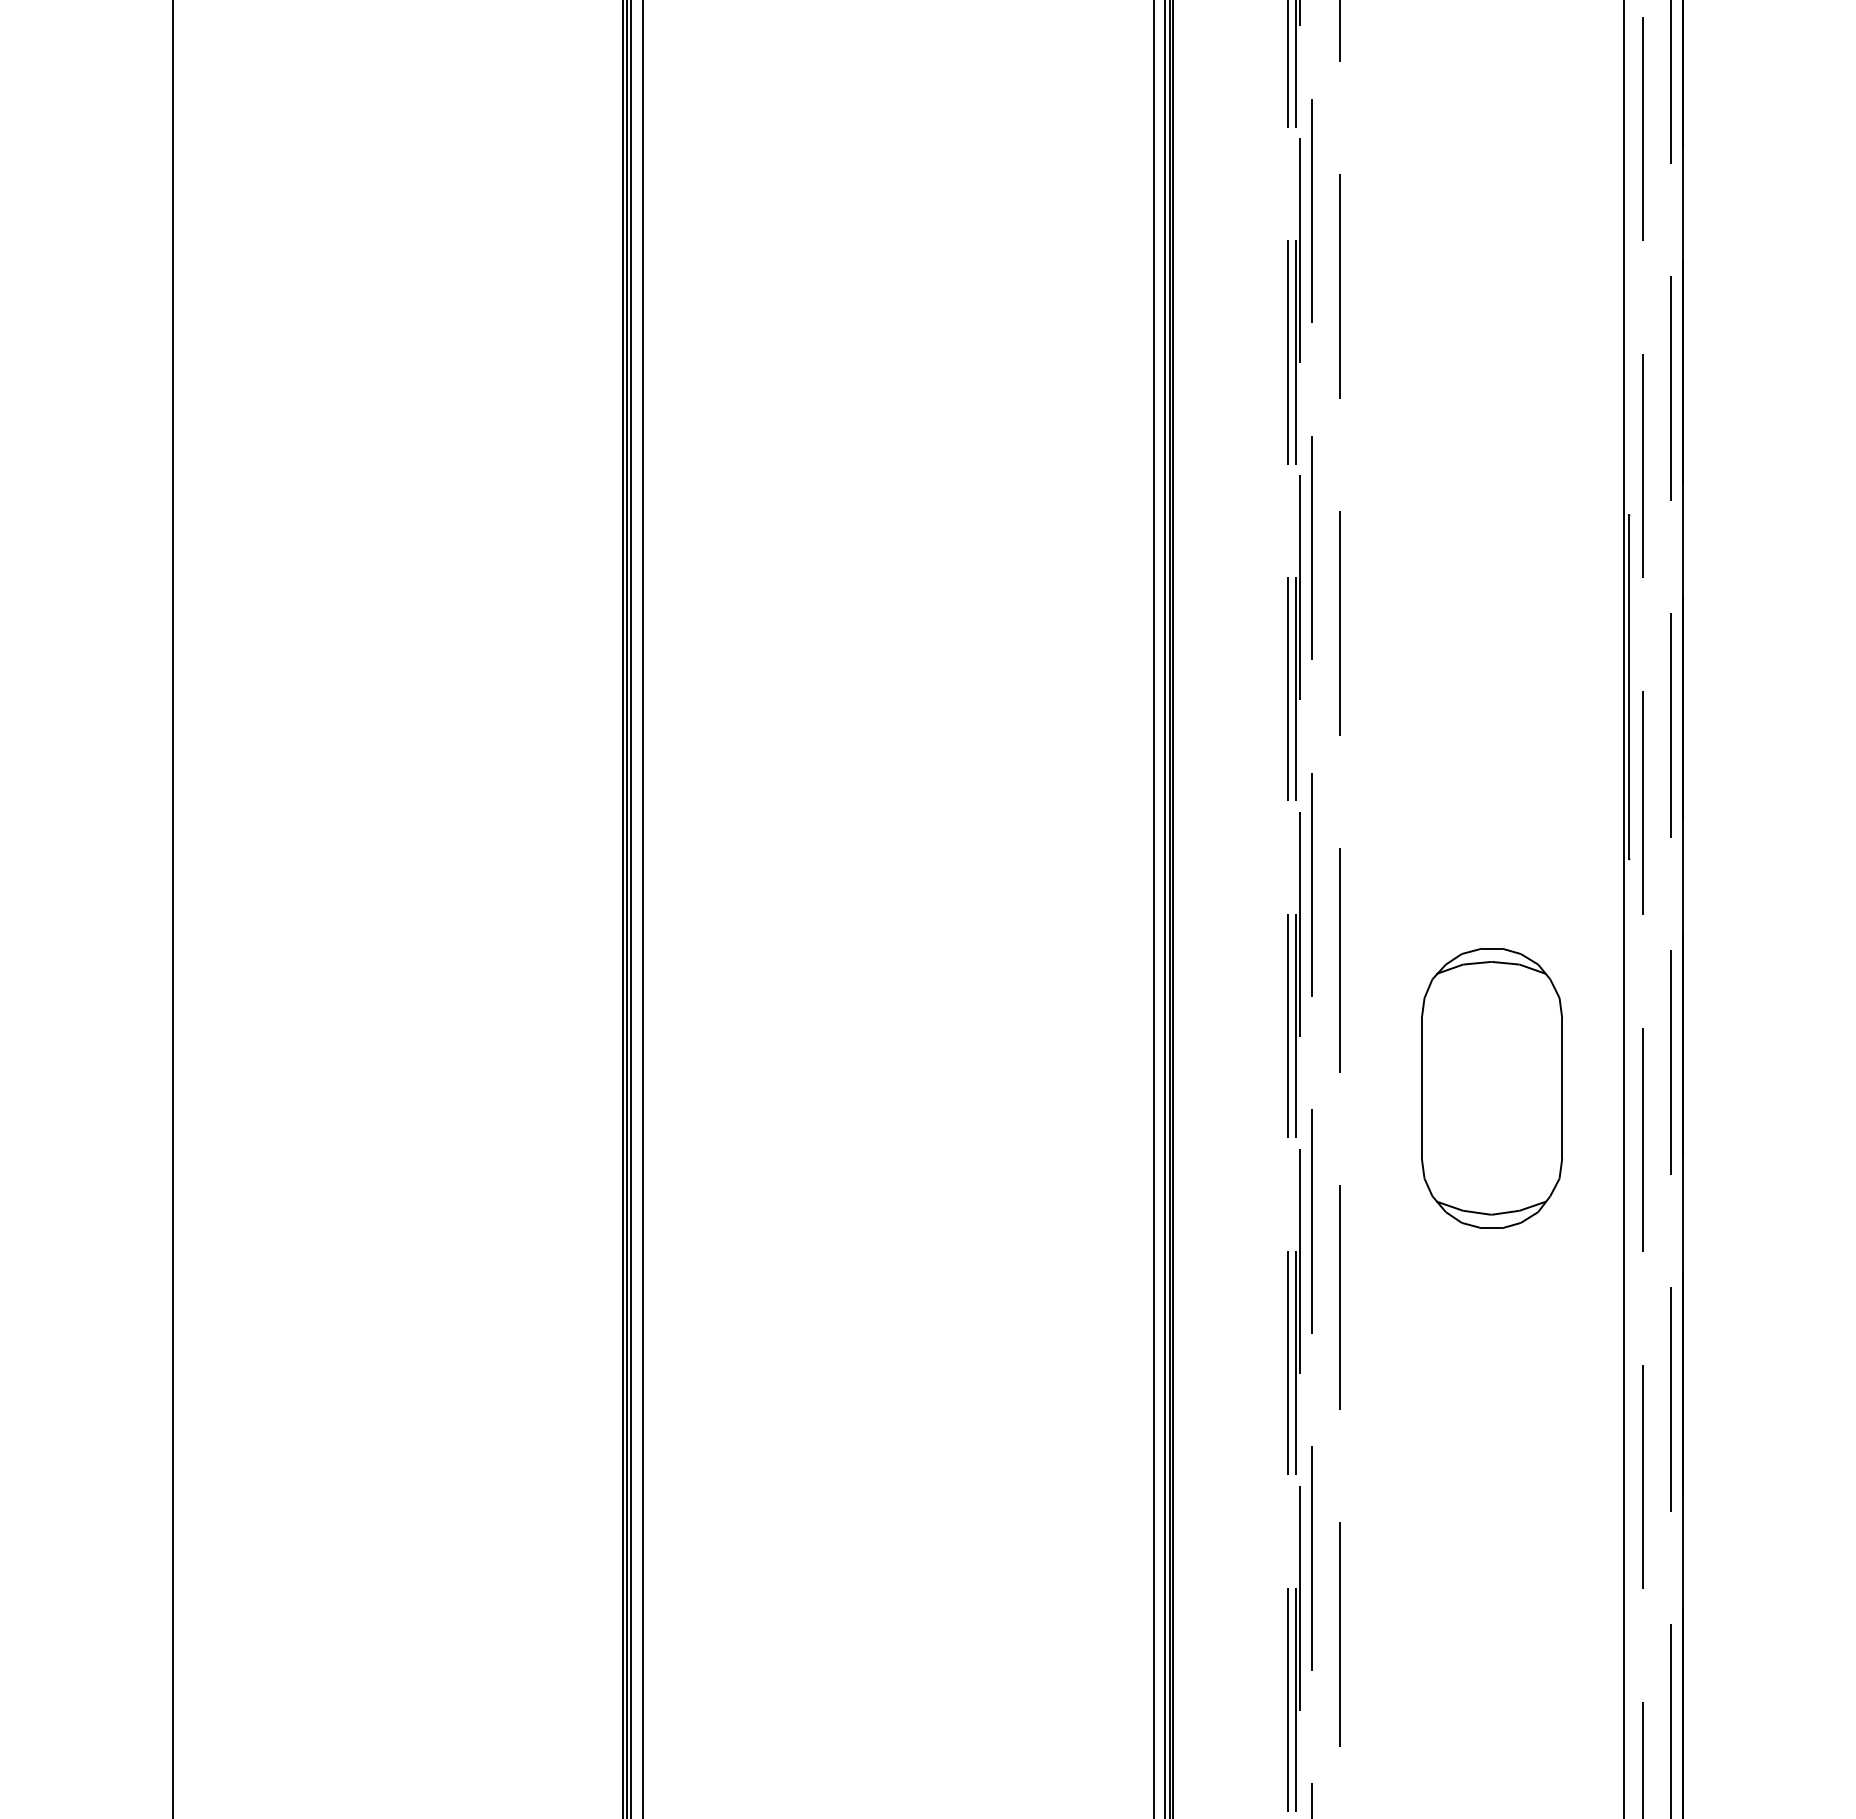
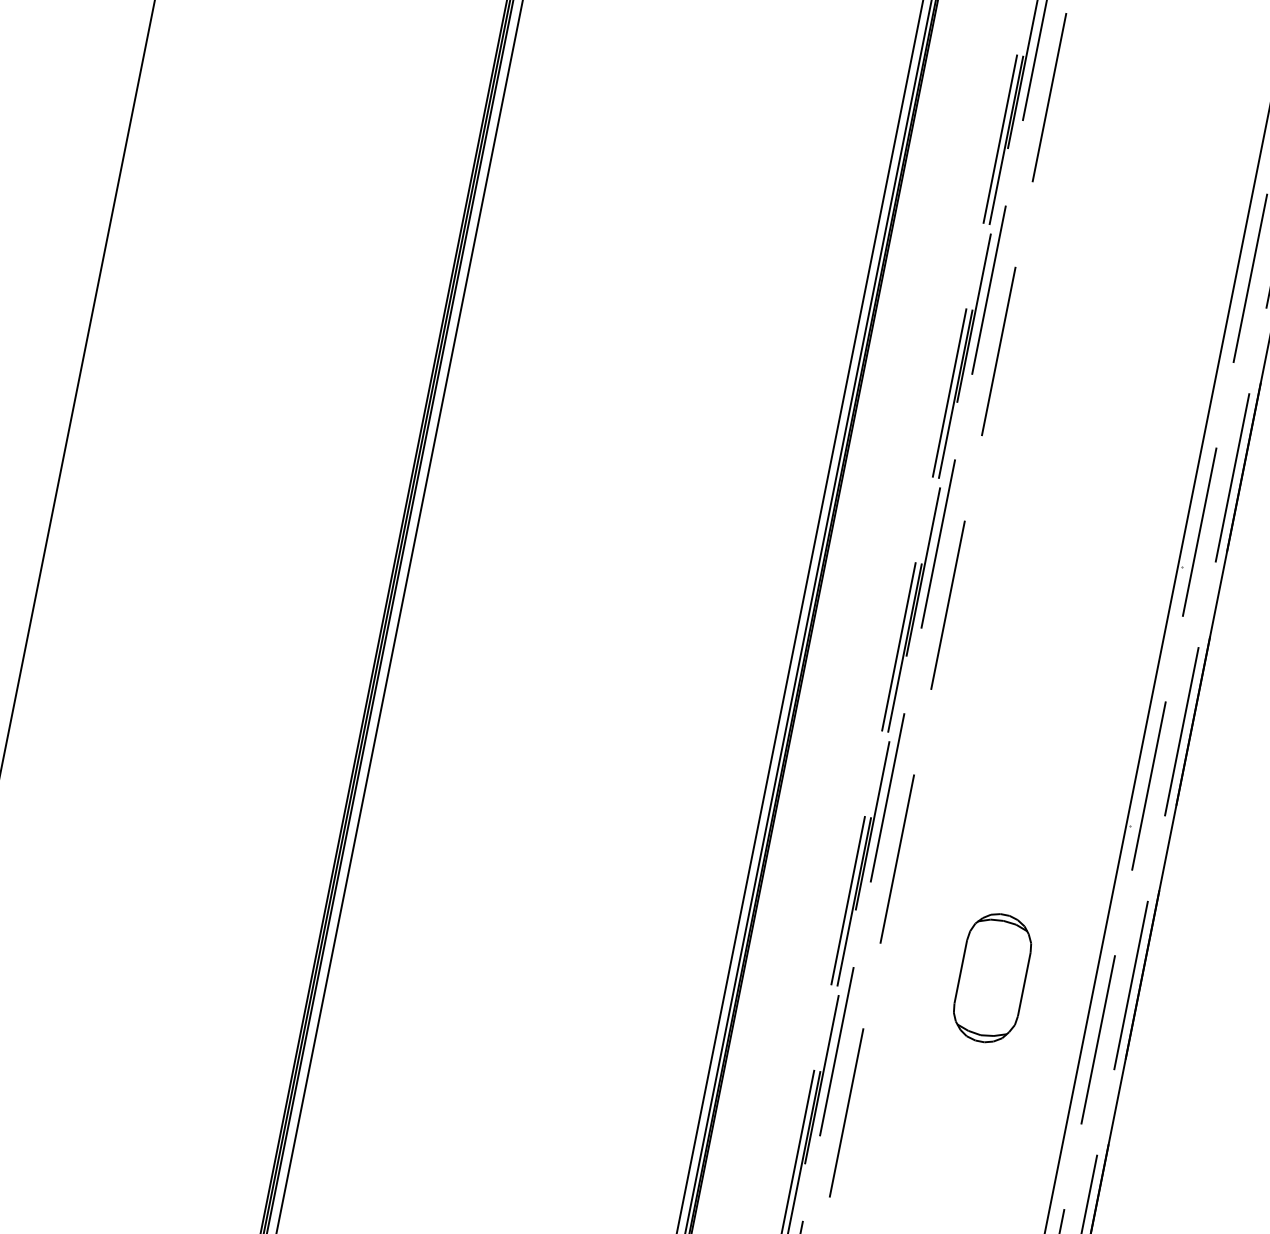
line: (1629, 687) -> (1156, 696), removed
part: (1491, 1087) -> (992, 977), size x0.6

